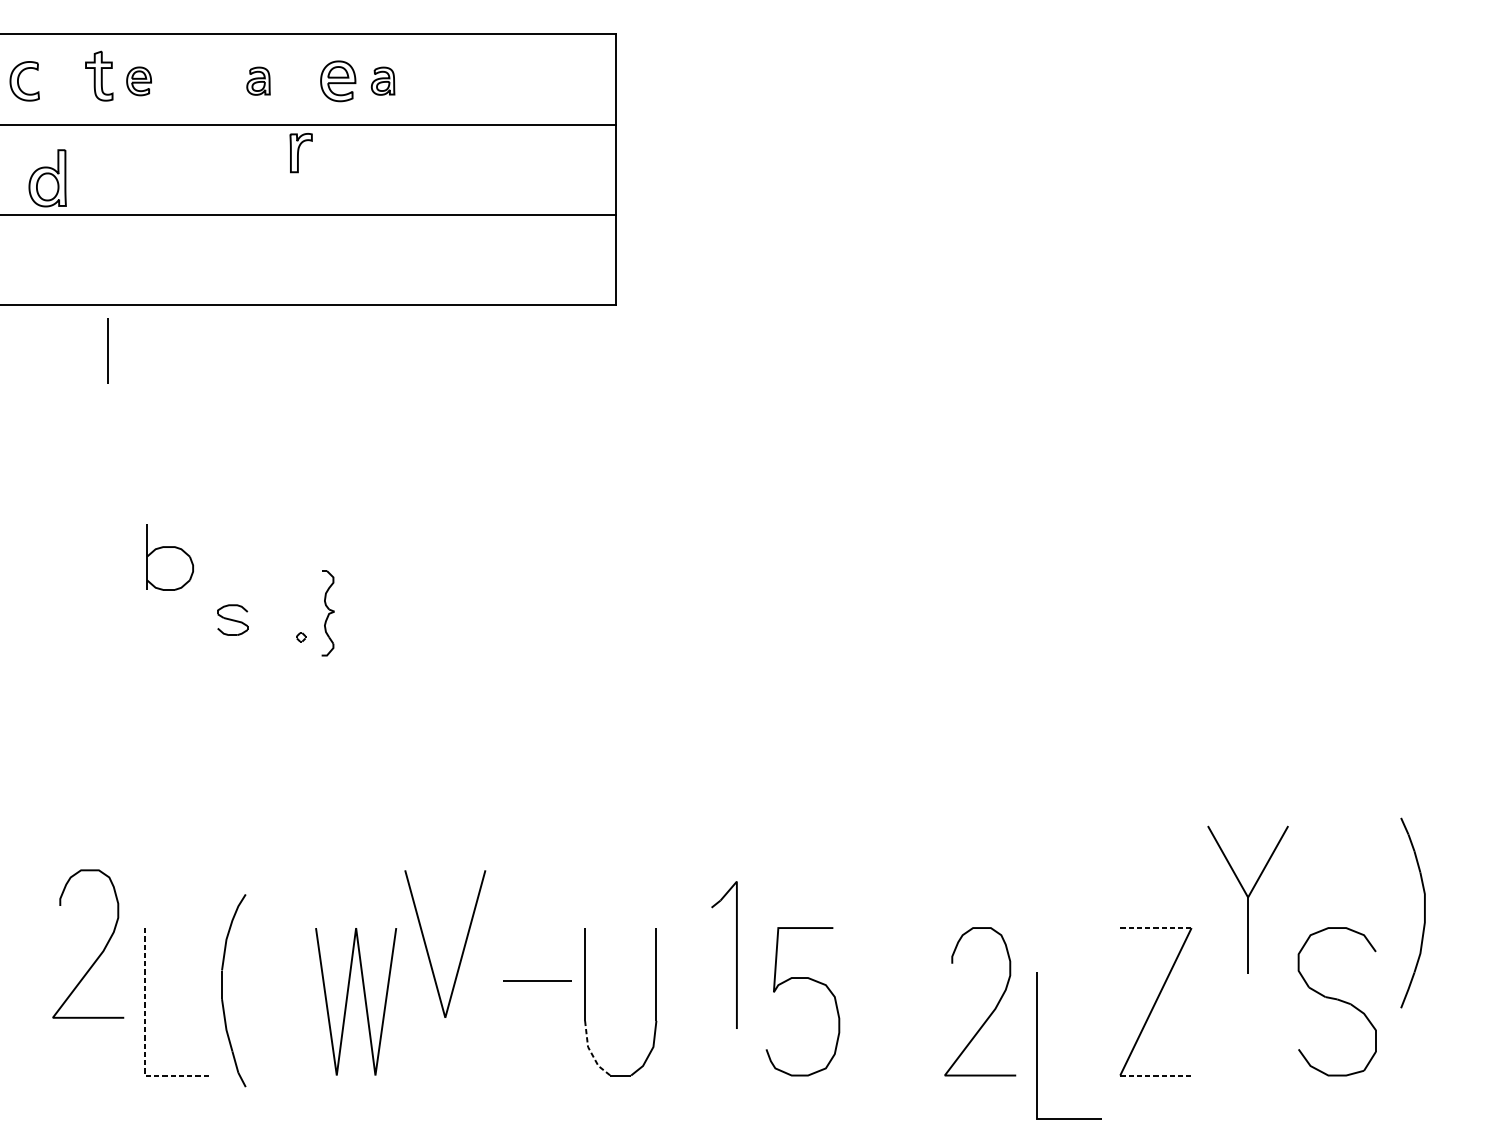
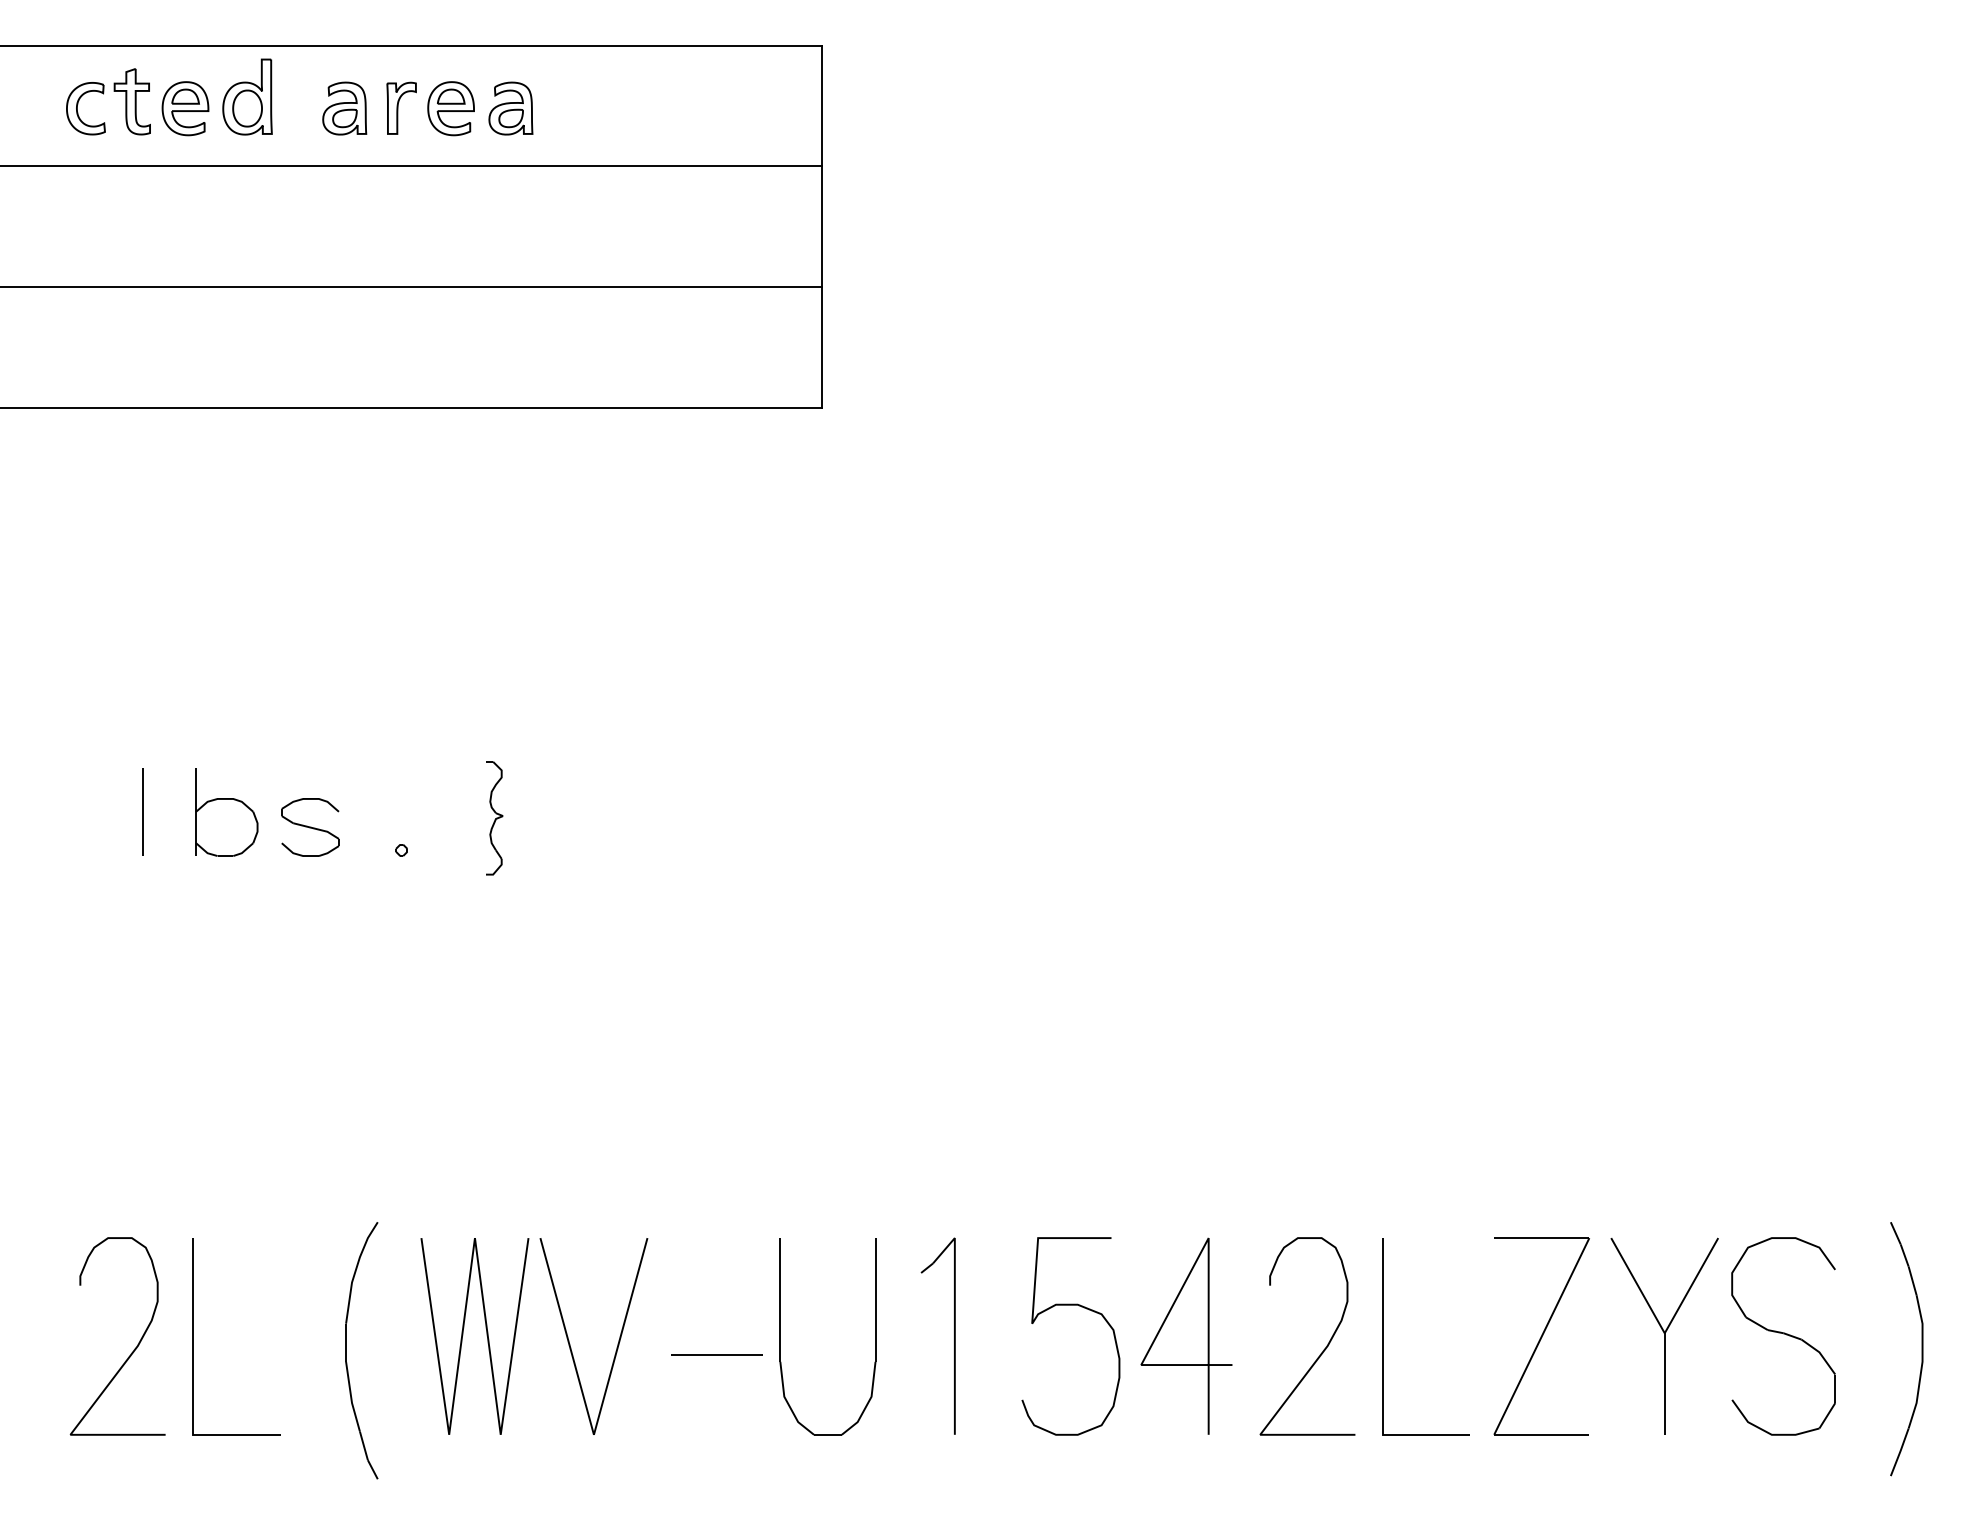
part: (18, 81) -> (77, 108), moved
part: (139, 81) -> (185, 108), size x1.43
part: (258, 81) -> (344, 108), size x1.43
part: (382, 81) -> (510, 108), size x1.43
part: (301, 152) -> (401, 107), moved
part: (47, 177) -> (247, 96), moved
line: (106, 351) -> (142, 811), moved
part: (169, 557) -> (226, 812), moved
part: (328, 613) -> (494, 818), moved
part: (232, 620) -> (310, 827), size x1.43
part: (1247, 899) -> (1664, 1335), moved
part: (1424, 913) -> (1921, 1349), moved
line: (1155, 928) -> (1541, 1238), dashed -> solid
line: (427, 947) -> (569, 1340), moved
curve: (100, 953) -> (134, 1348), moved
part: (736, 954) -> (954, 1335), moved
line: (537, 980) -> (716, 1354), moved
part: (222, 990) -> (346, 1350), moved
line: (905, 1001) -> (1207, 1335), added
line: (145, 1034) -> (193, 1380), dashed -> solid
line: (1037, 1045) -> (1383, 1336), moved
line: (590, 1051) -> (787, 1402), dashed -> solid
line: (1155, 1075) -> (1541, 1434), dashed -> solid

